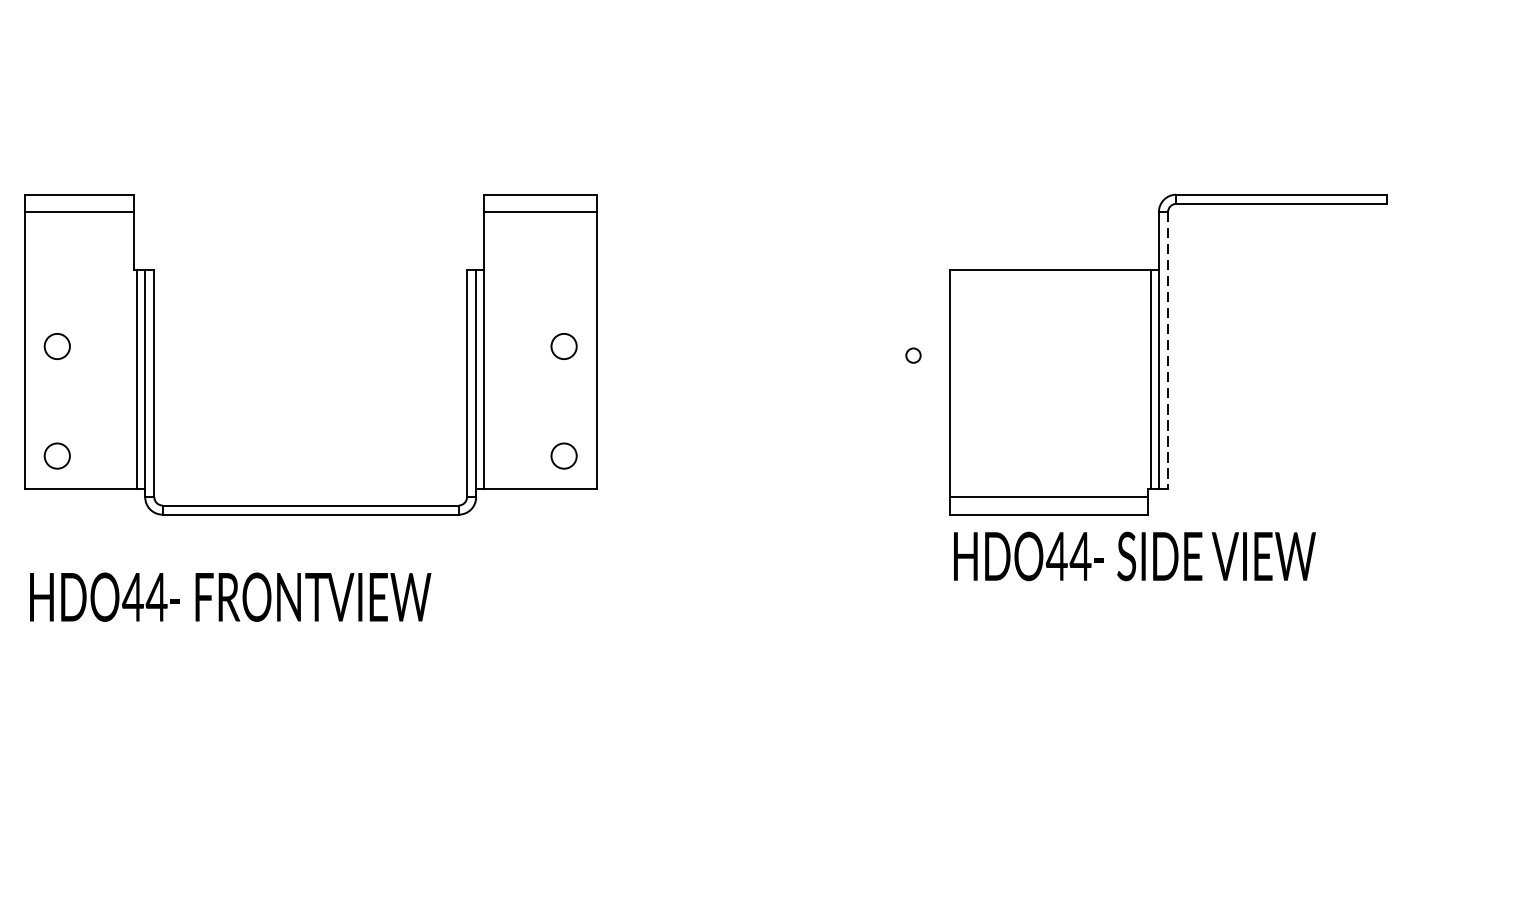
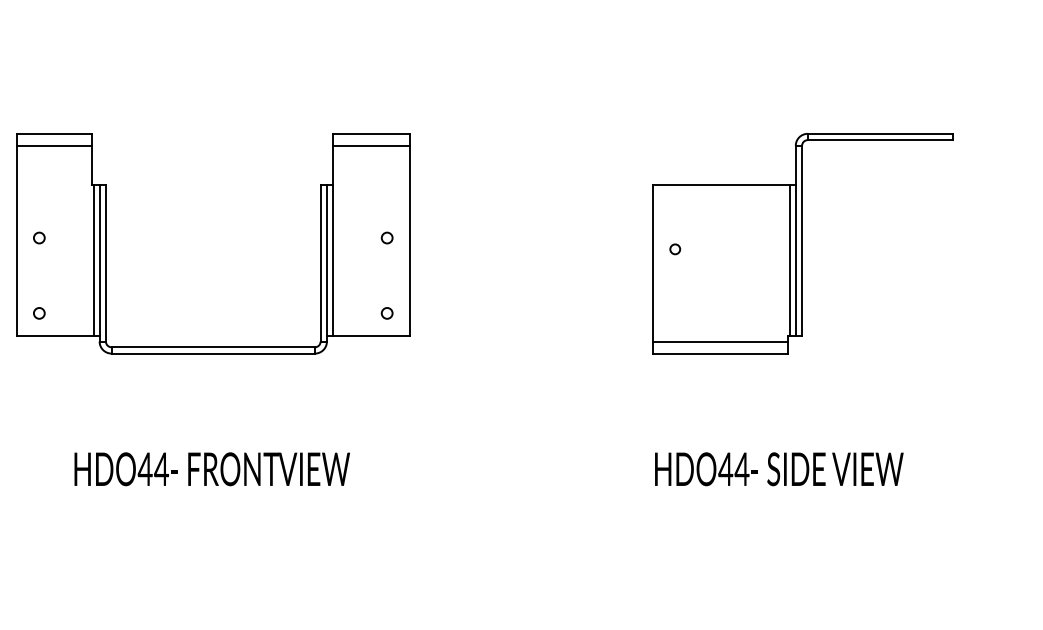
circle: (57, 345) -> (39, 237), size x0.62
circle: (562, 345) -> (386, 237), size x0.62
line: (1168, 351) -> (802, 241), dashed -> solid
circle: (913, 355) -> (675, 249), moved
circle: (57, 456) -> (39, 313), size x0.62
circle: (562, 456) -> (386, 313), size x0.62
text: (1135, 556) -> (779, 469), moved
text: (229, 597) -> (211, 469), moved

